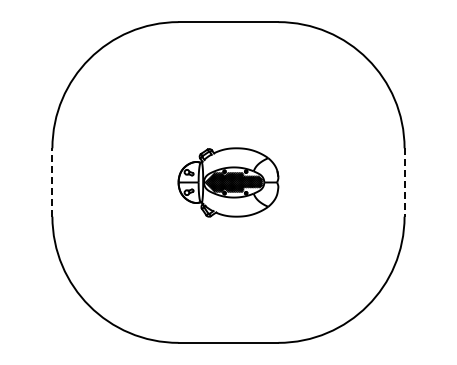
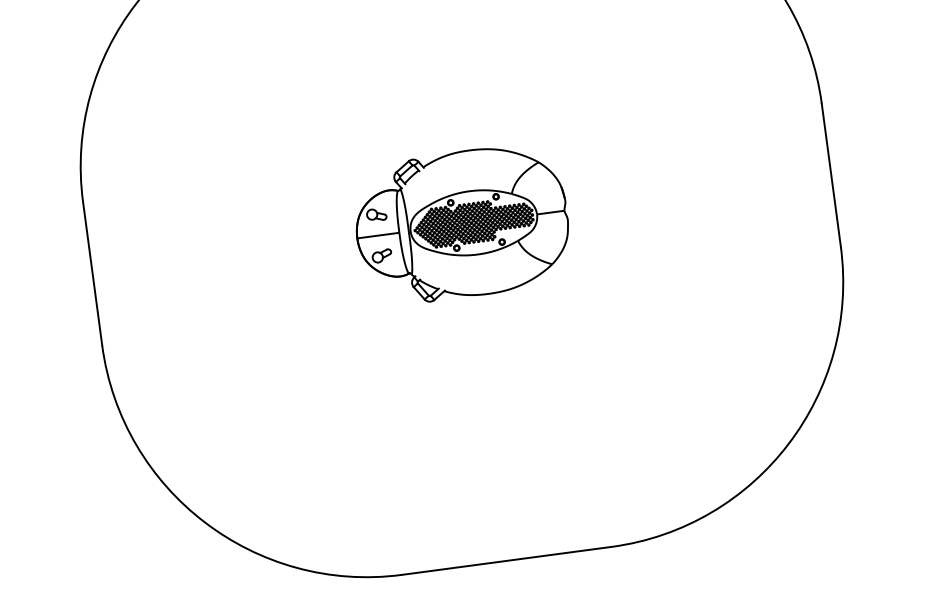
line: (52, 182) -> (92, 273), dashed -> solid
line: (404, 182) -> (831, 175), dashed -> solid

